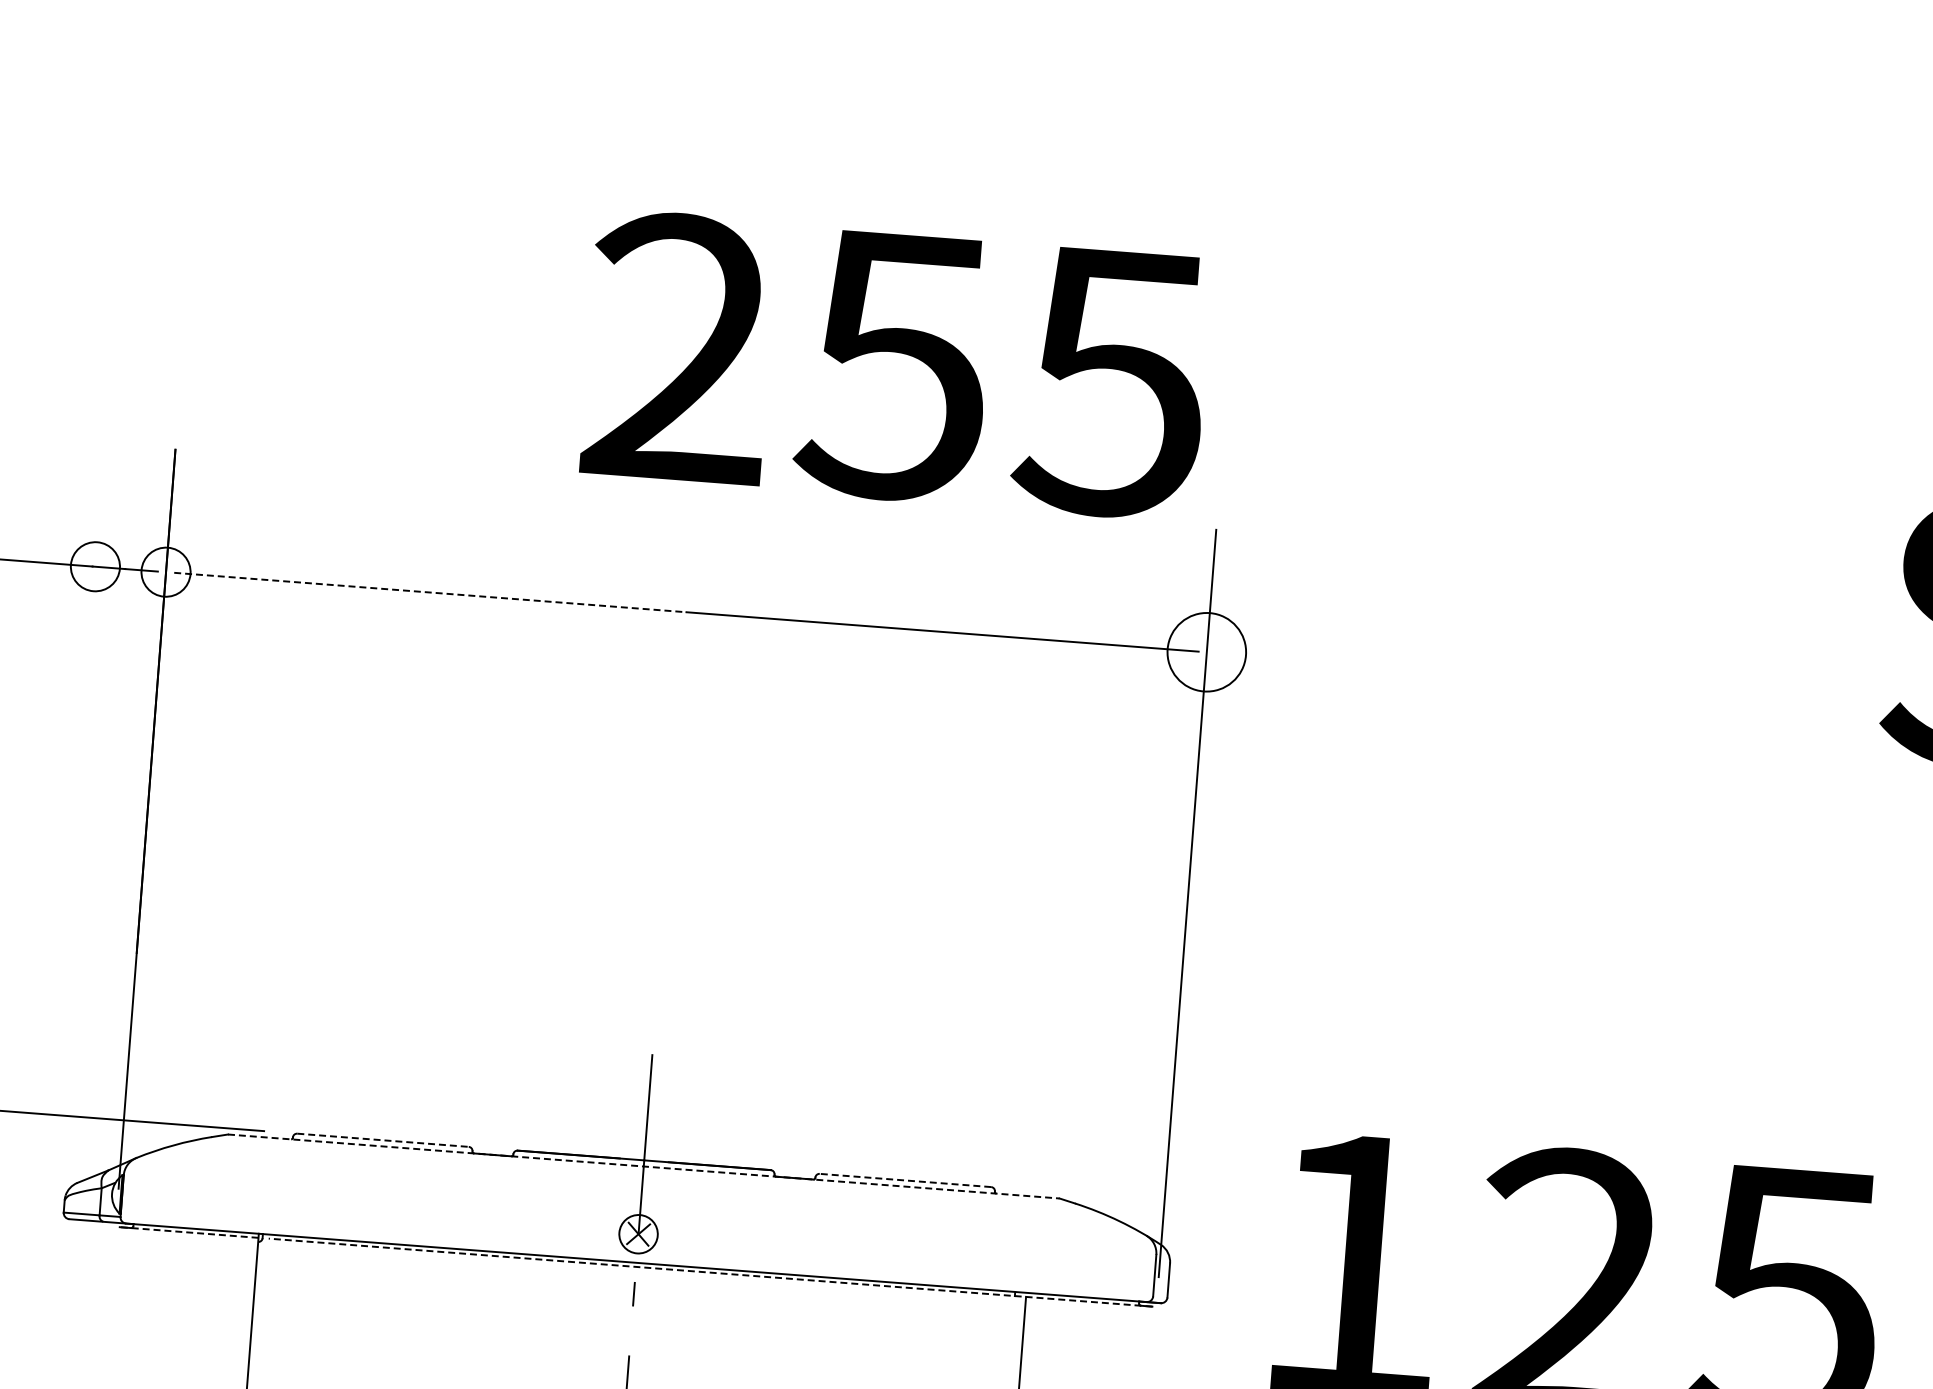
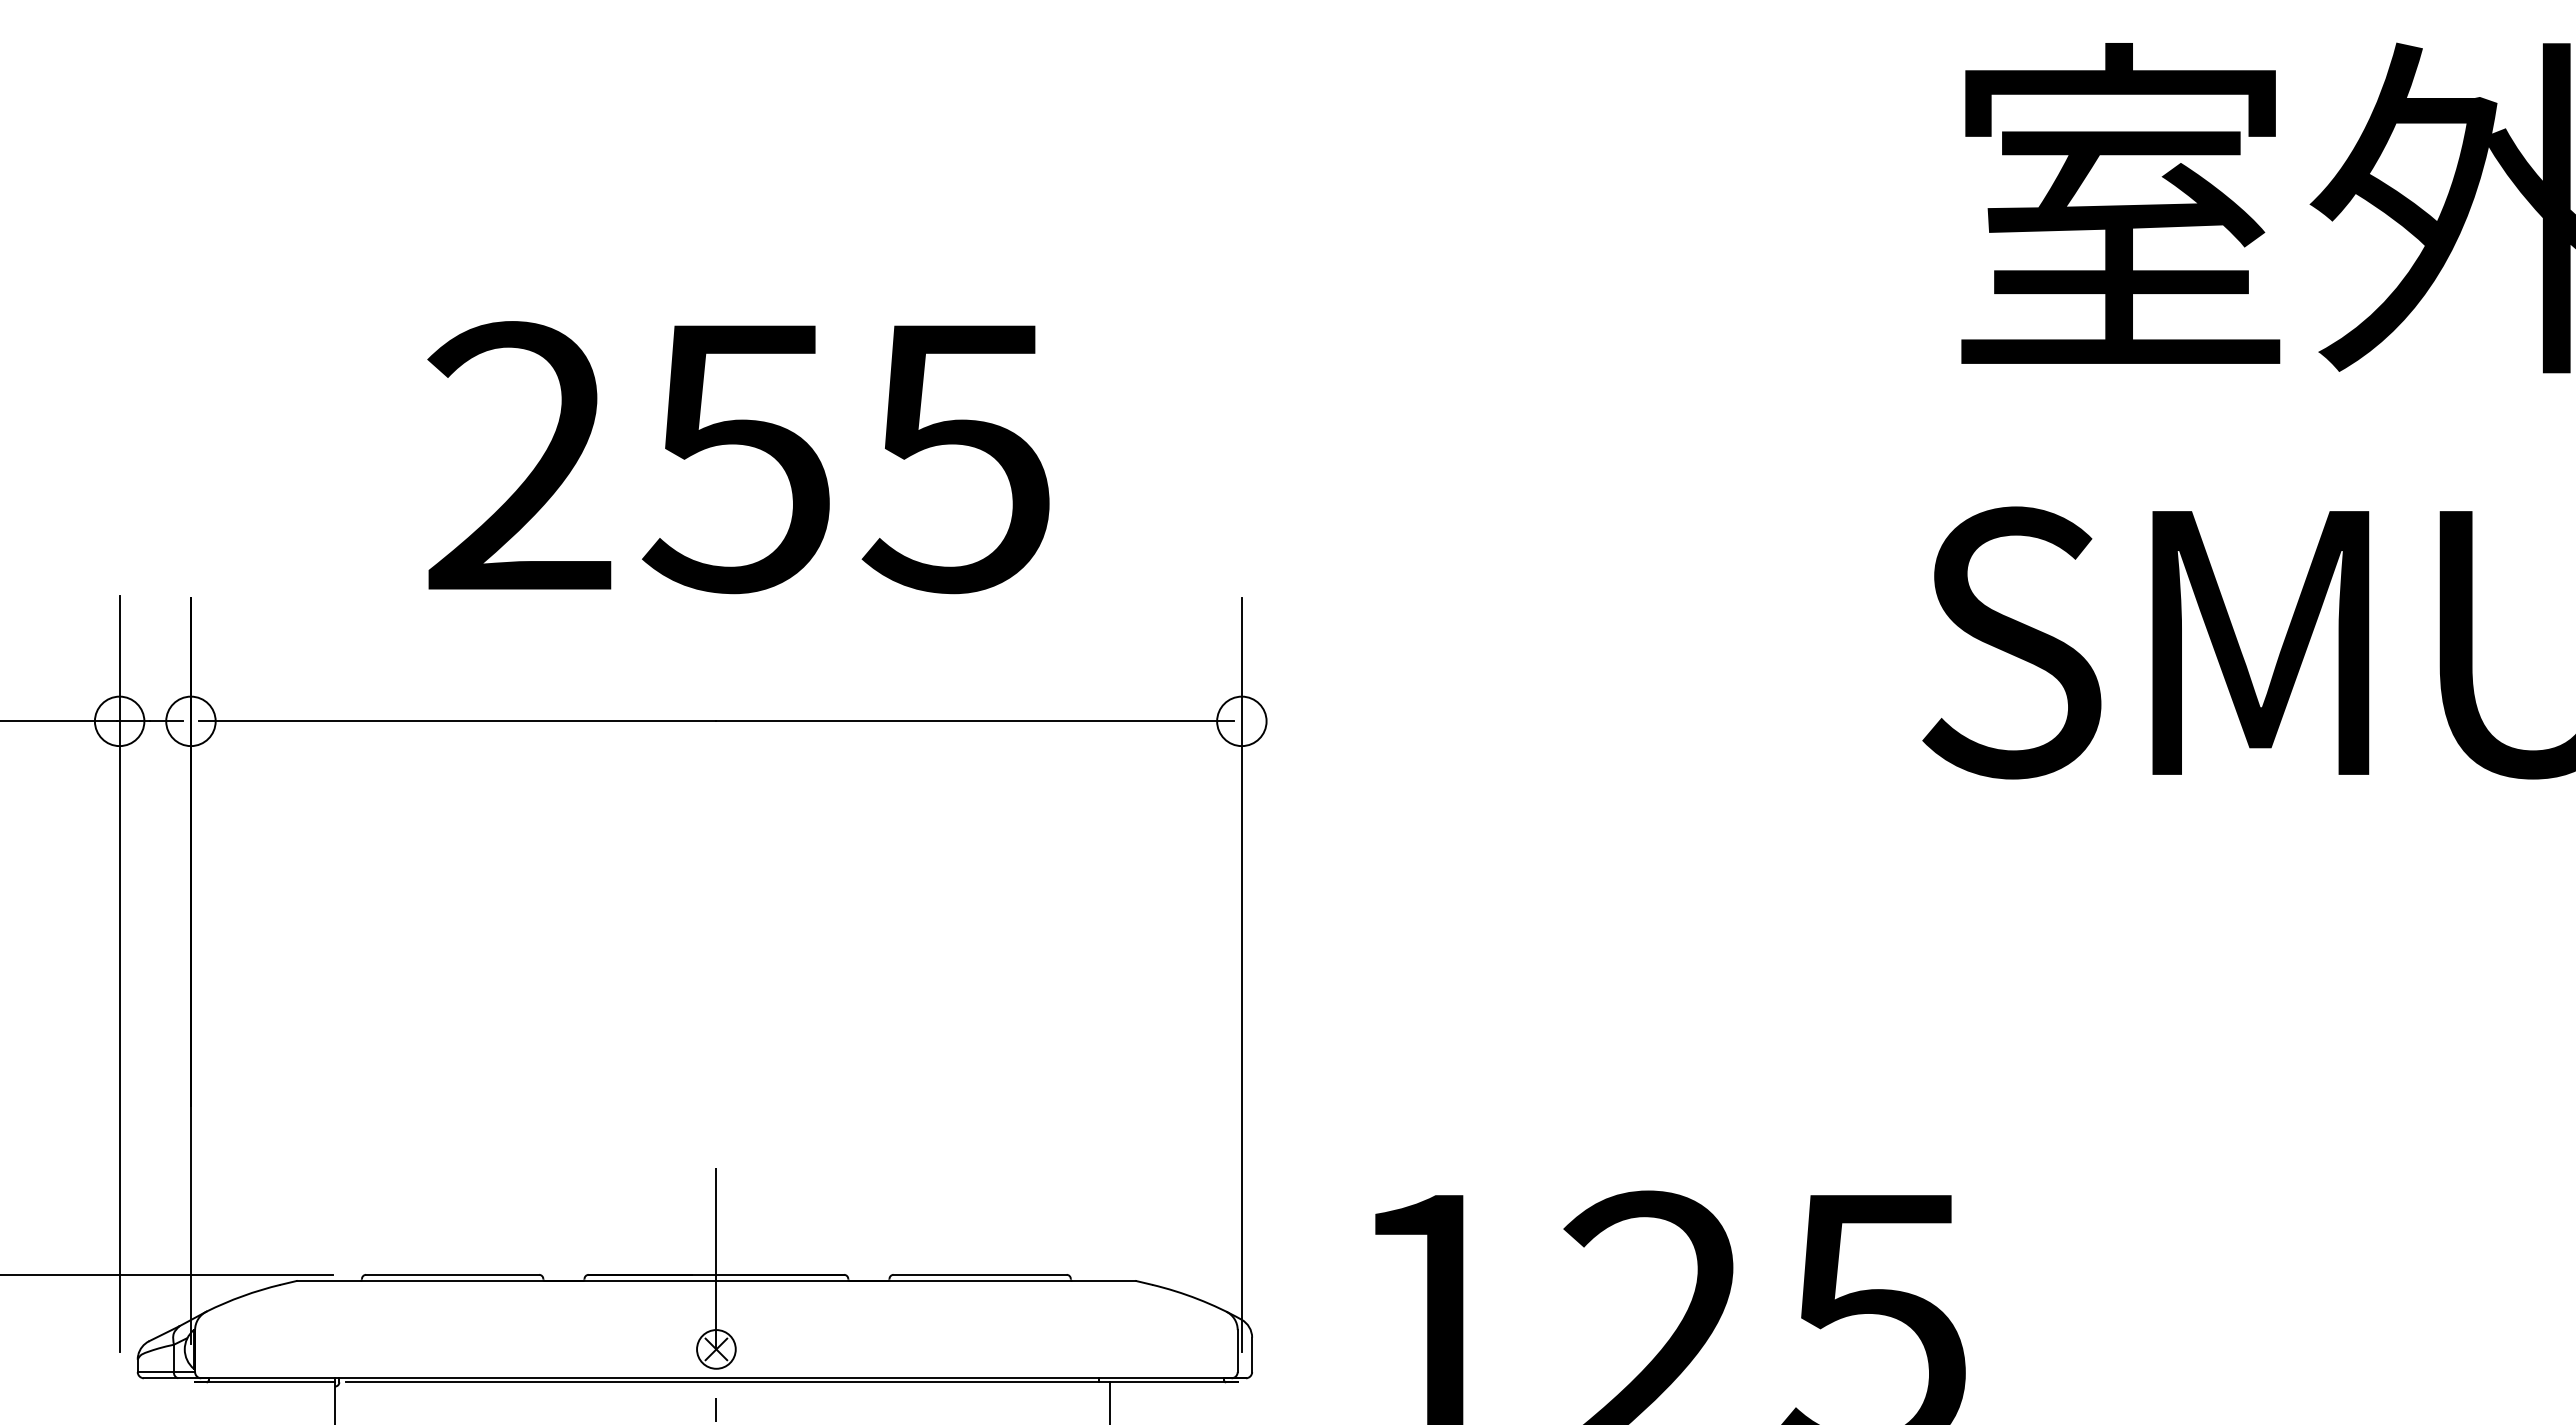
text: (895, 365) -> (738, 457), moved
line: (430, 592) -> (457, 721), dashed -> solid
circle: (1206, 652) -> (1241, 721), size x0.62
line: (76, 816) -> (119, 973), added
line: (382, 1139) -> (452, 1274), dashed -> solid
line: (643, 1166) -> (716, 1281), dashed -> solid
line: (905, 1180) -> (980, 1274), dashed -> solid
line: (188, 1232) -> (264, 1382), dashed -> solid
line: (710, 1272) -> (791, 1382), dashed -> solid

